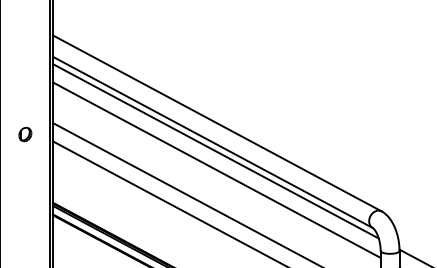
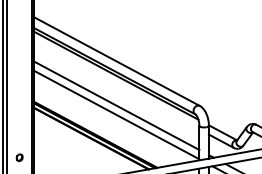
part: (24, 133) -> (19, 66), removed
line: (216, 168) -> (116, 84), removed

